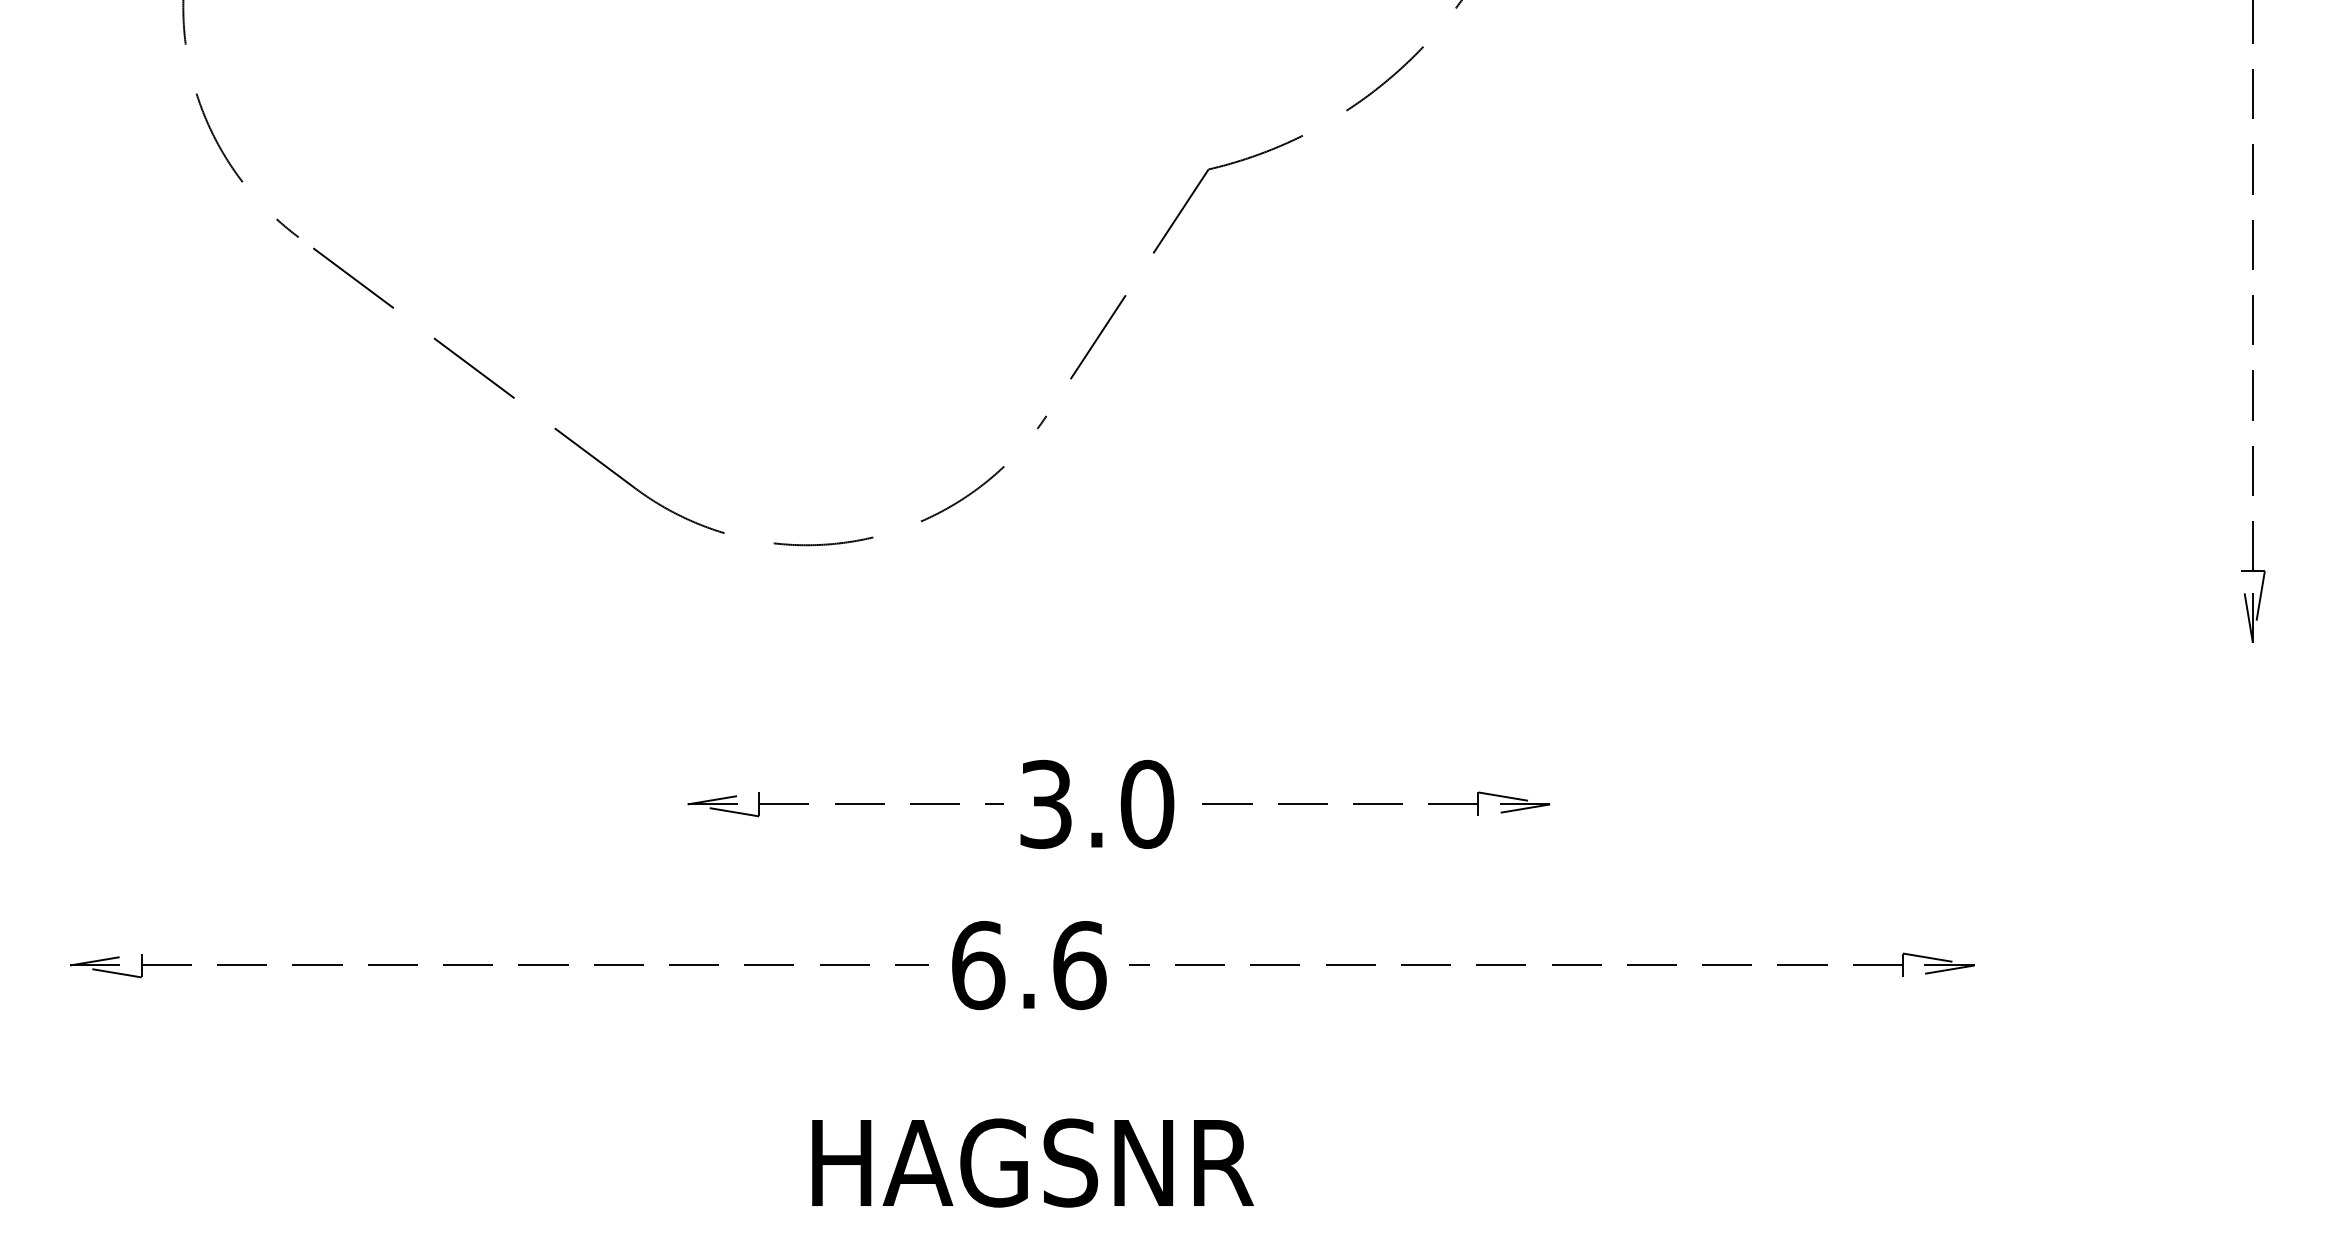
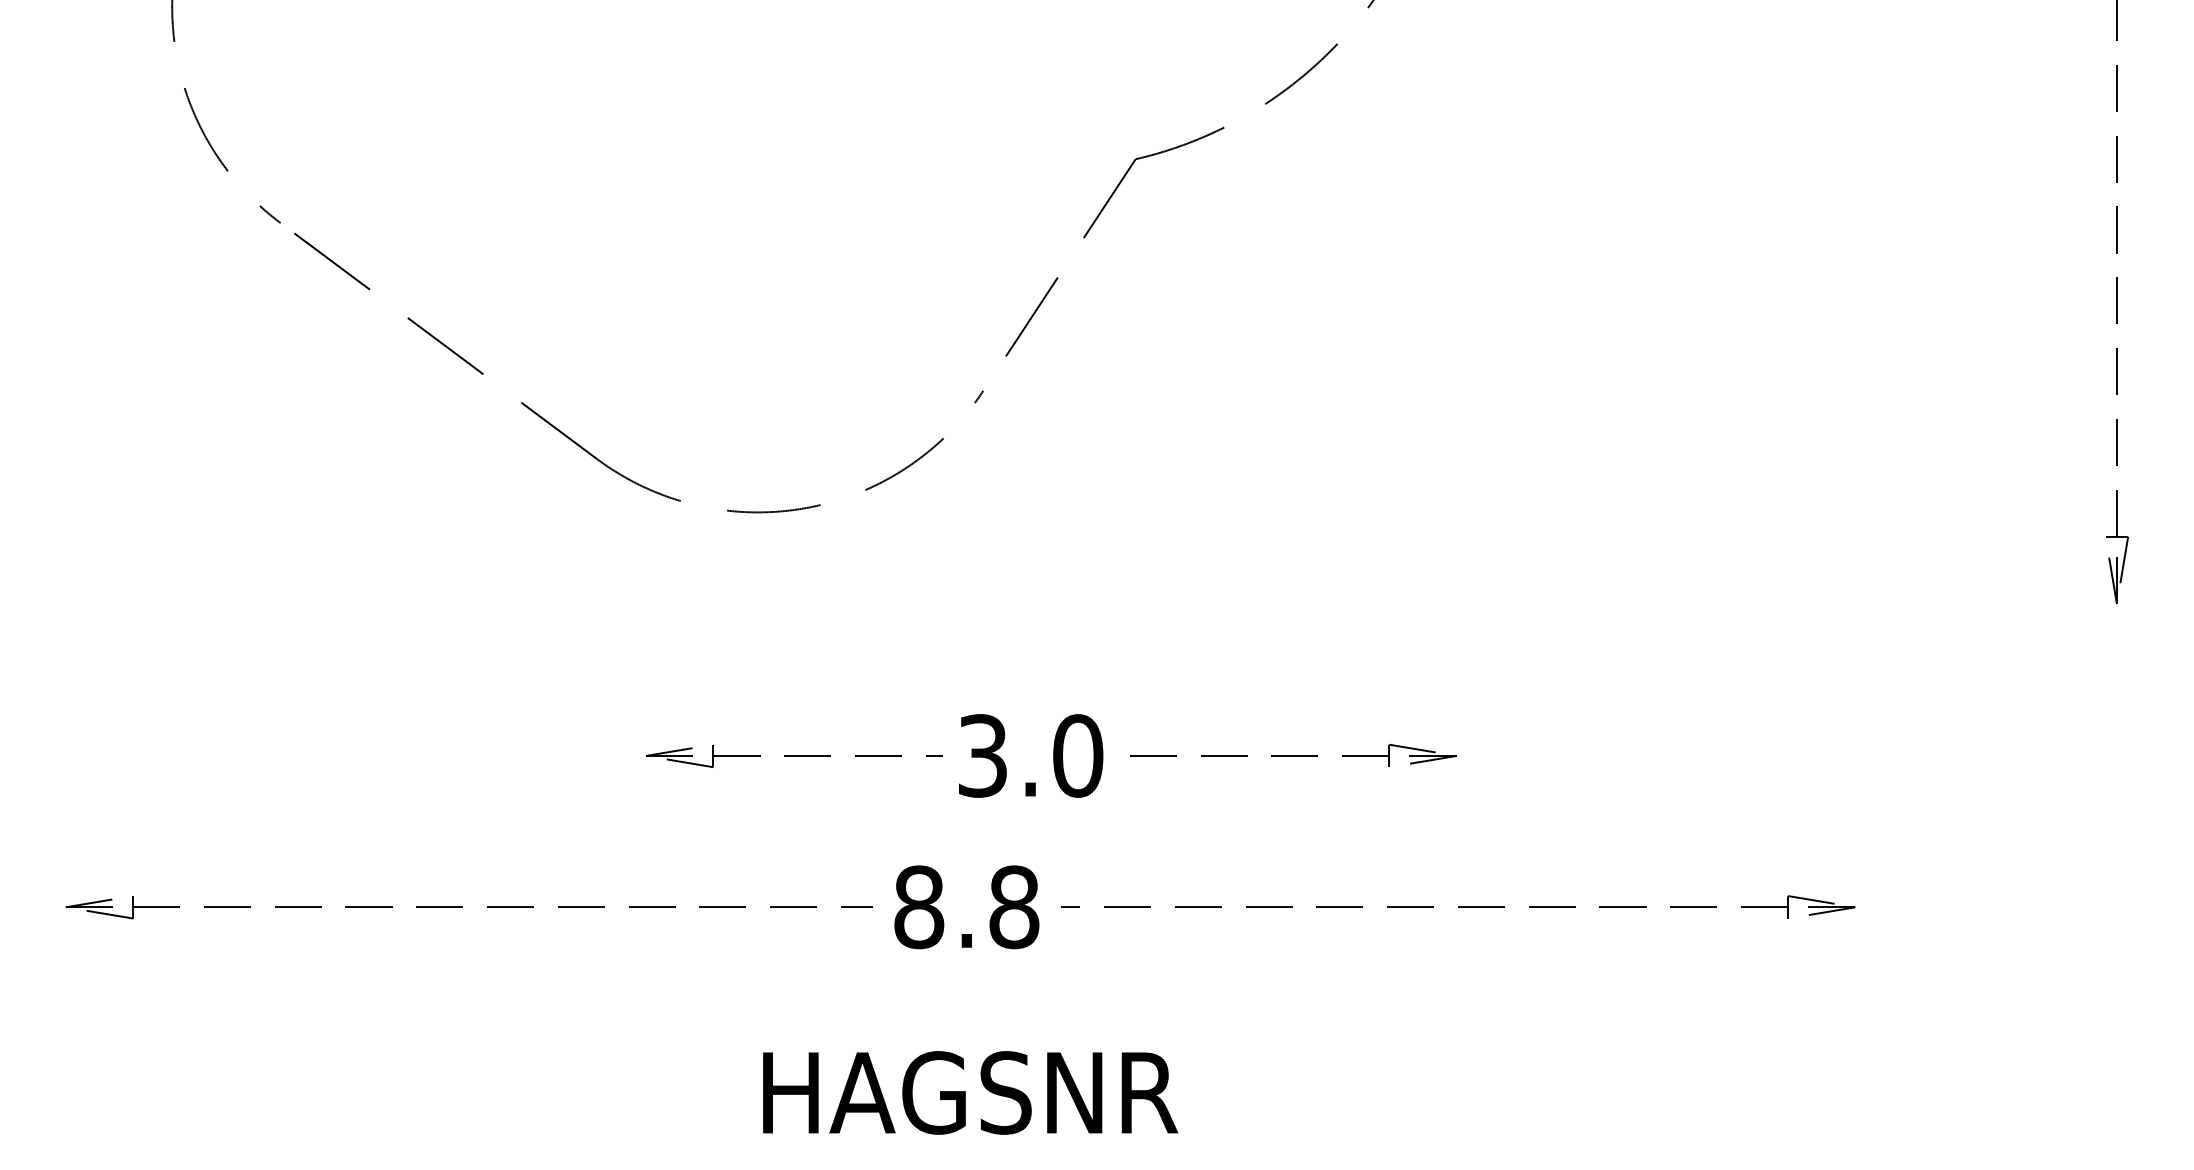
text: (1028, 965) -> (966, 907), 6.6 -> 8.8

